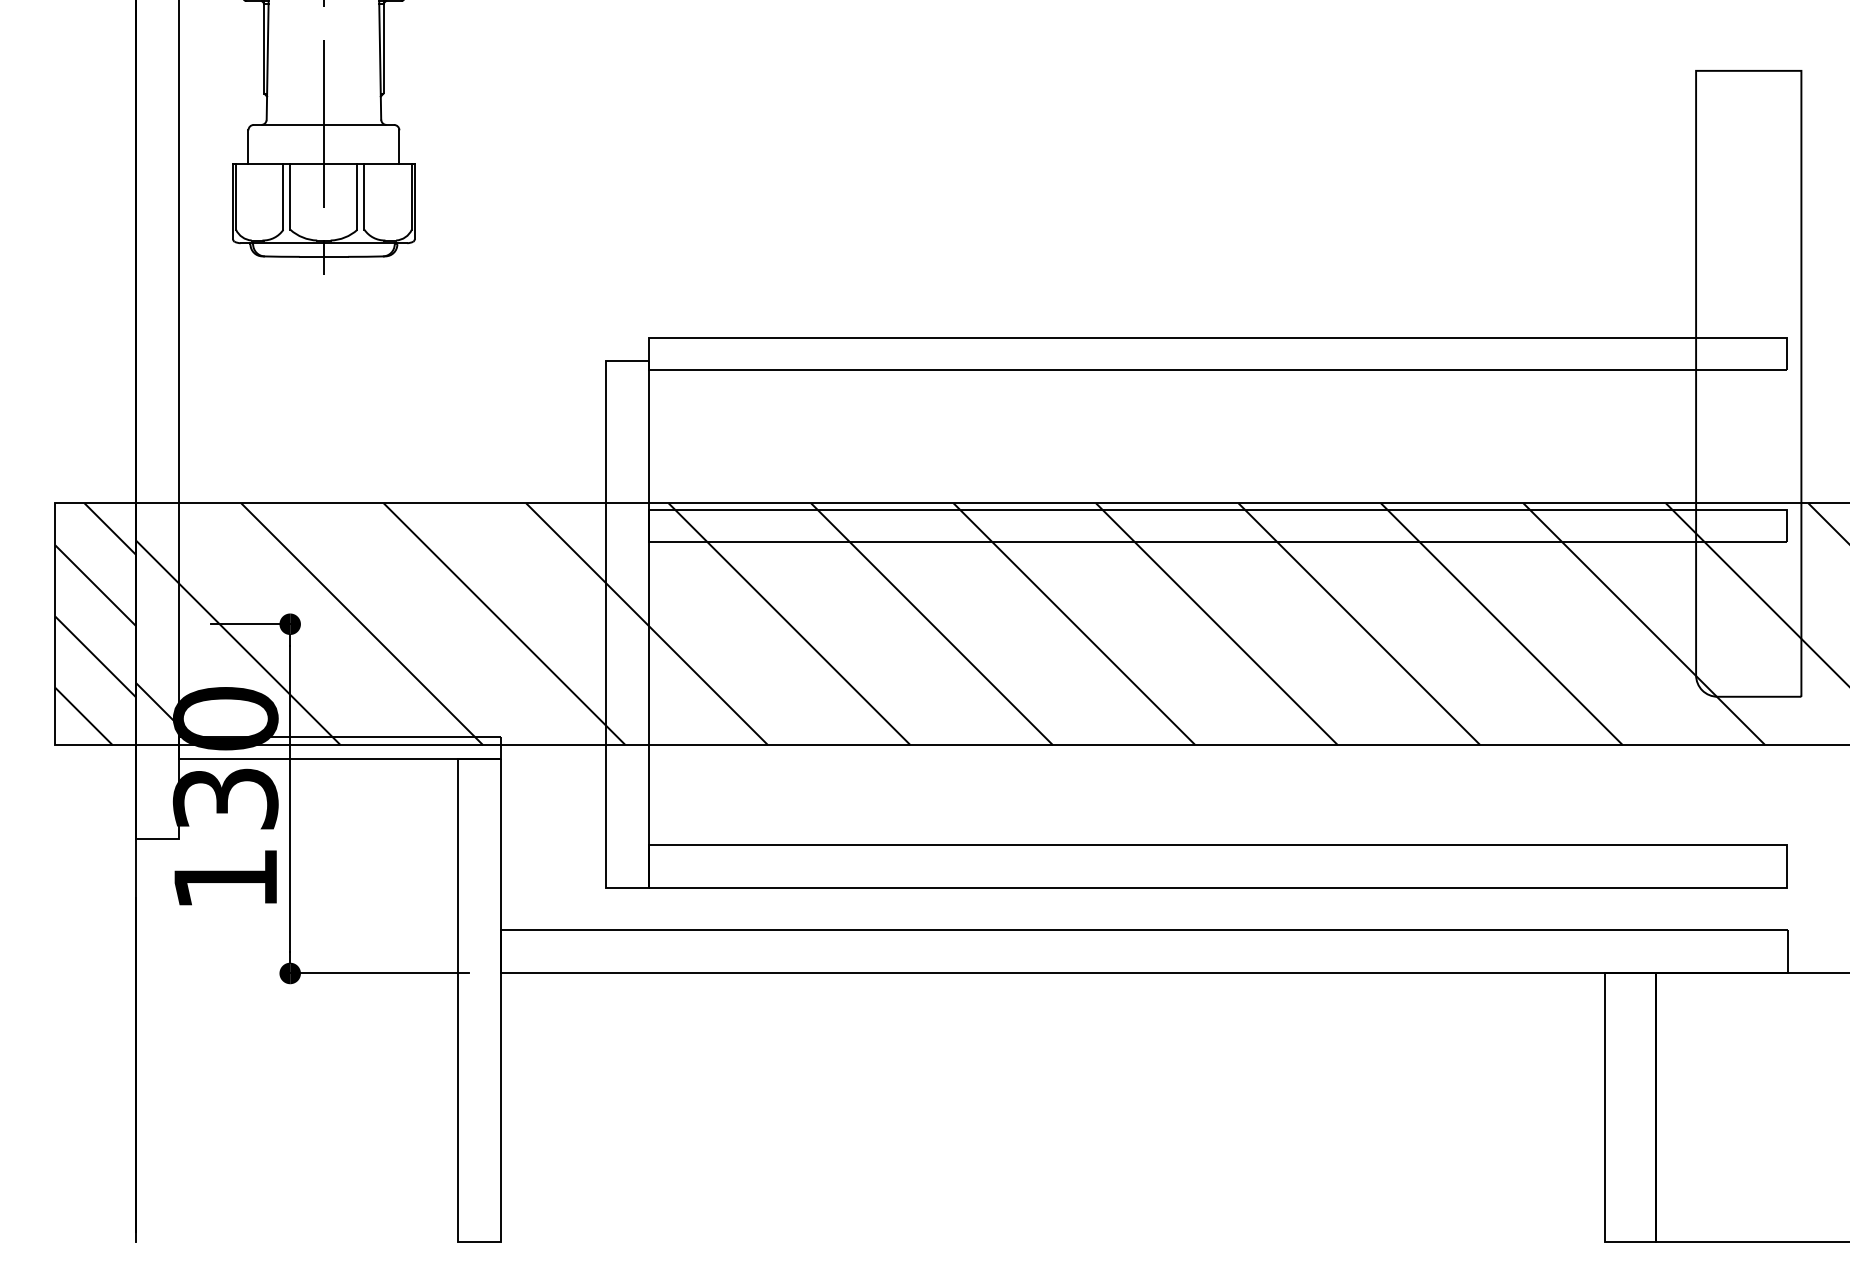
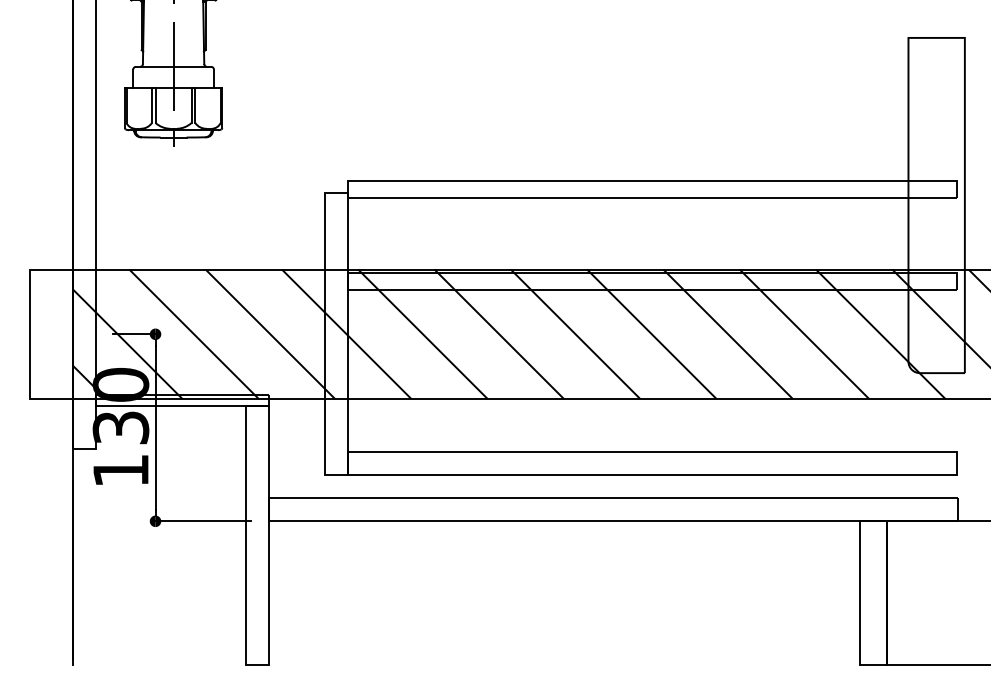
hatch: (94, 624) -> (50, 334), removed

